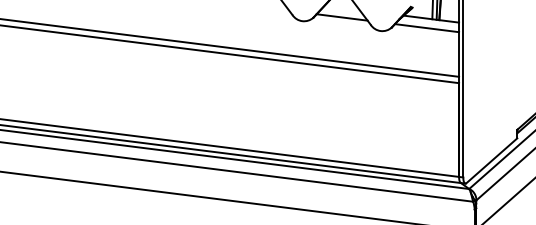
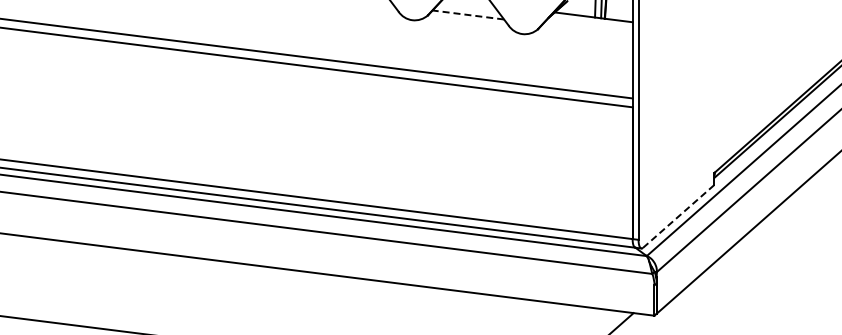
line: (341, 17) -> (467, 14), solid -> dashed
line: (426, 27) -> (587, 29), removed
line: (491, 160) -> (678, 216), solid -> dashed

